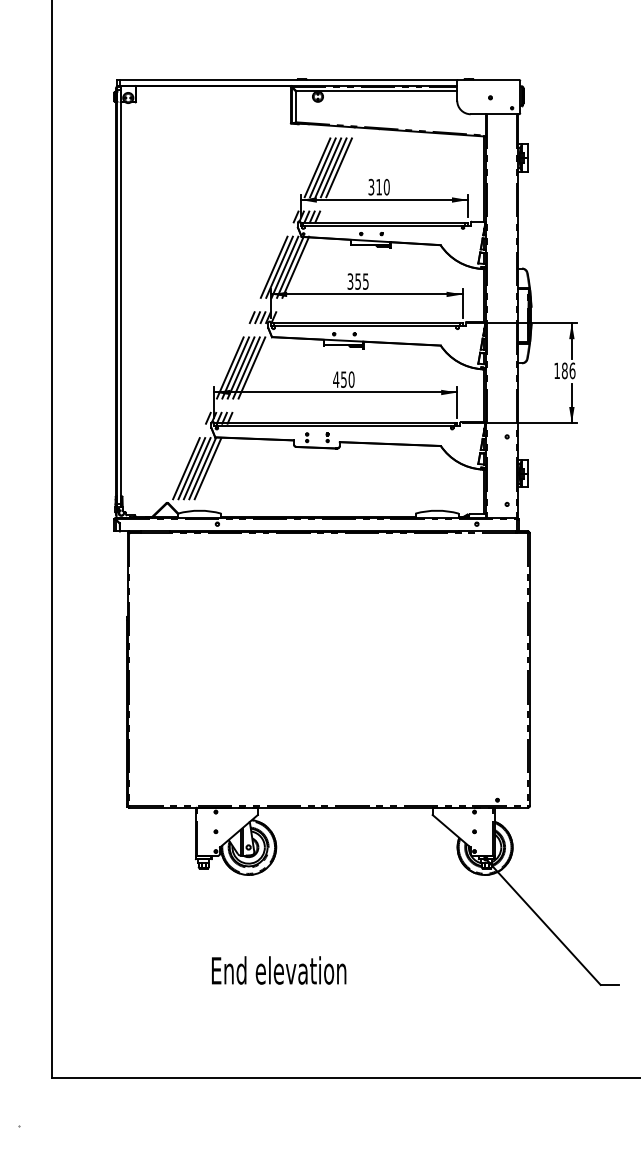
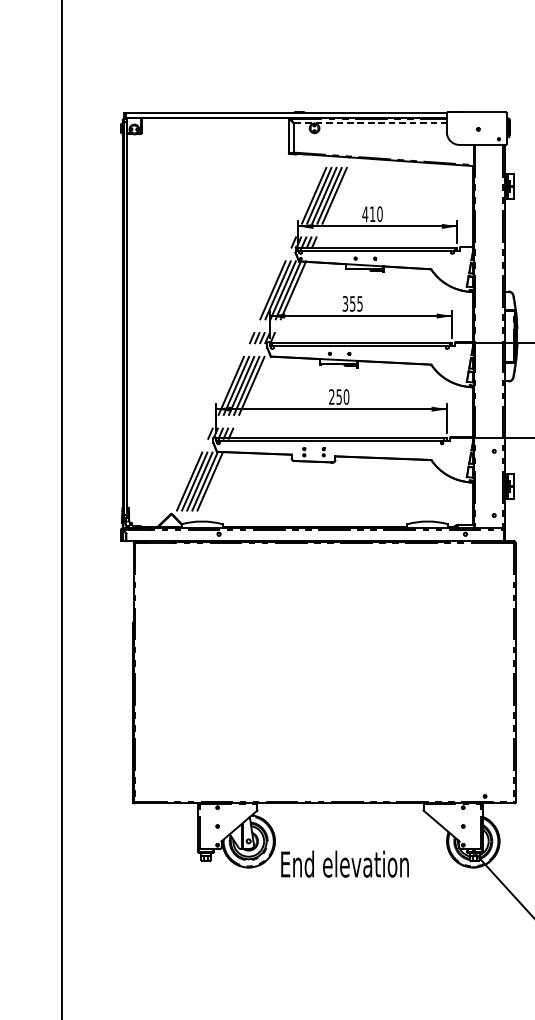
line: (377, 91) -> (371, 123), solid -> dashed
text: (371, 186) -> (365, 213), 310 -> 410
text: (336, 379) -> (332, 396), 450 -> 250
text: (279, 970) -> (345, 864), moved

